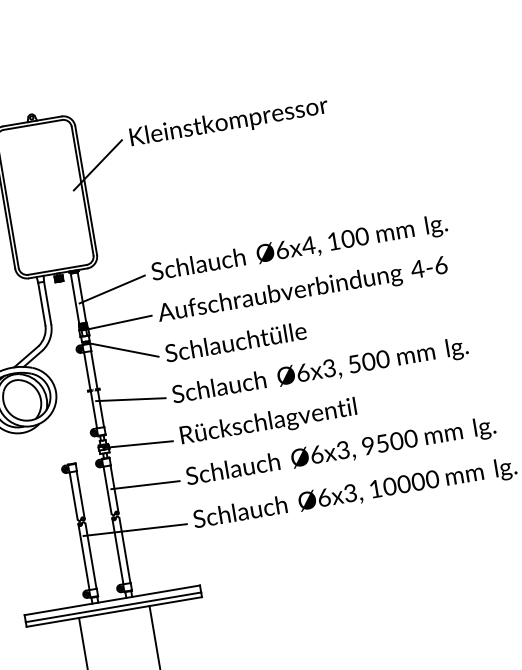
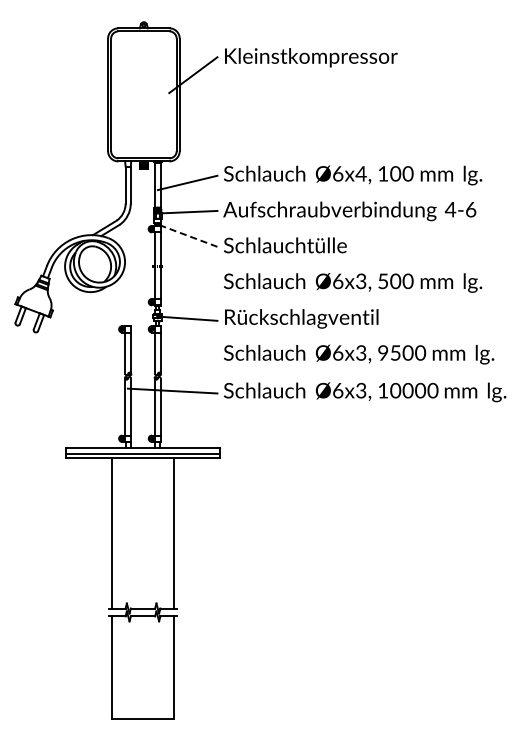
line: (122, 349) -> (187, 235), solid -> dashed
line: (130, 399) -> (187, 279), removed
line: (144, 484) -> (187, 353), removed

